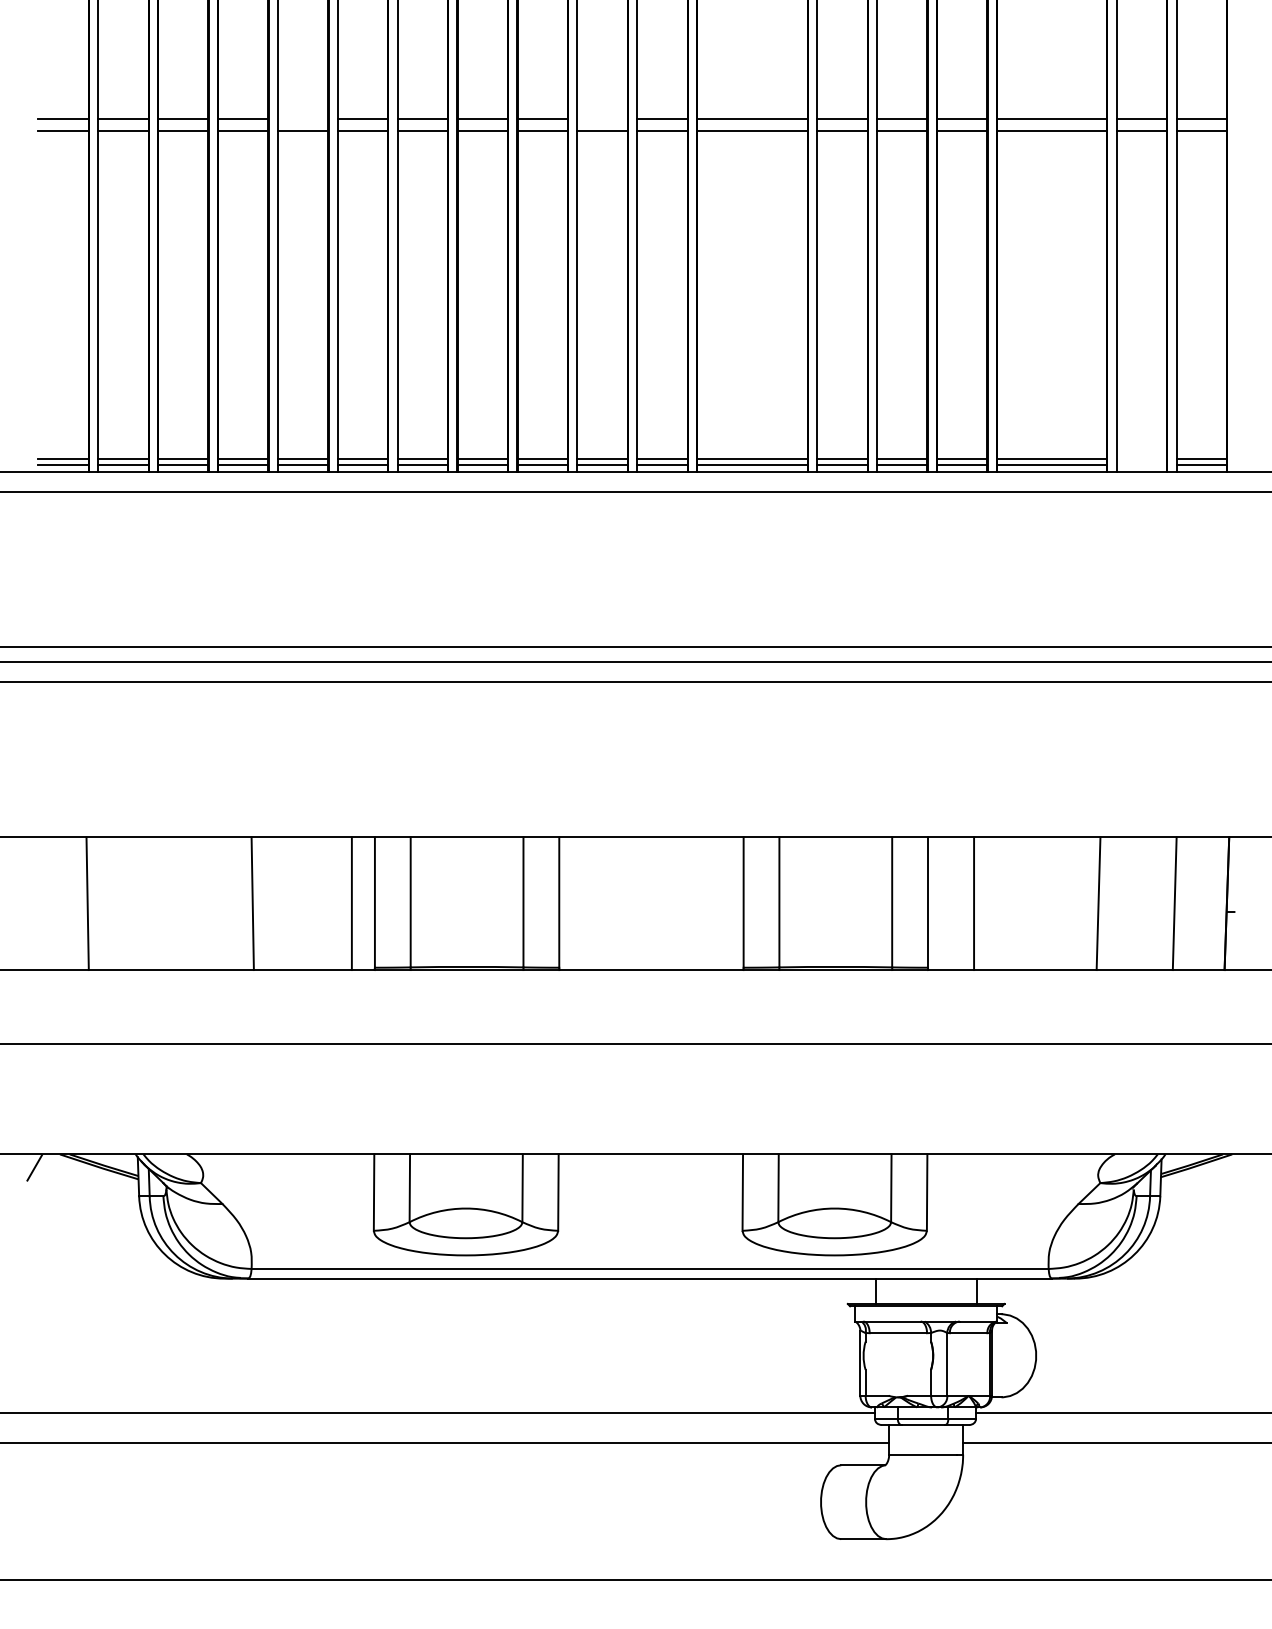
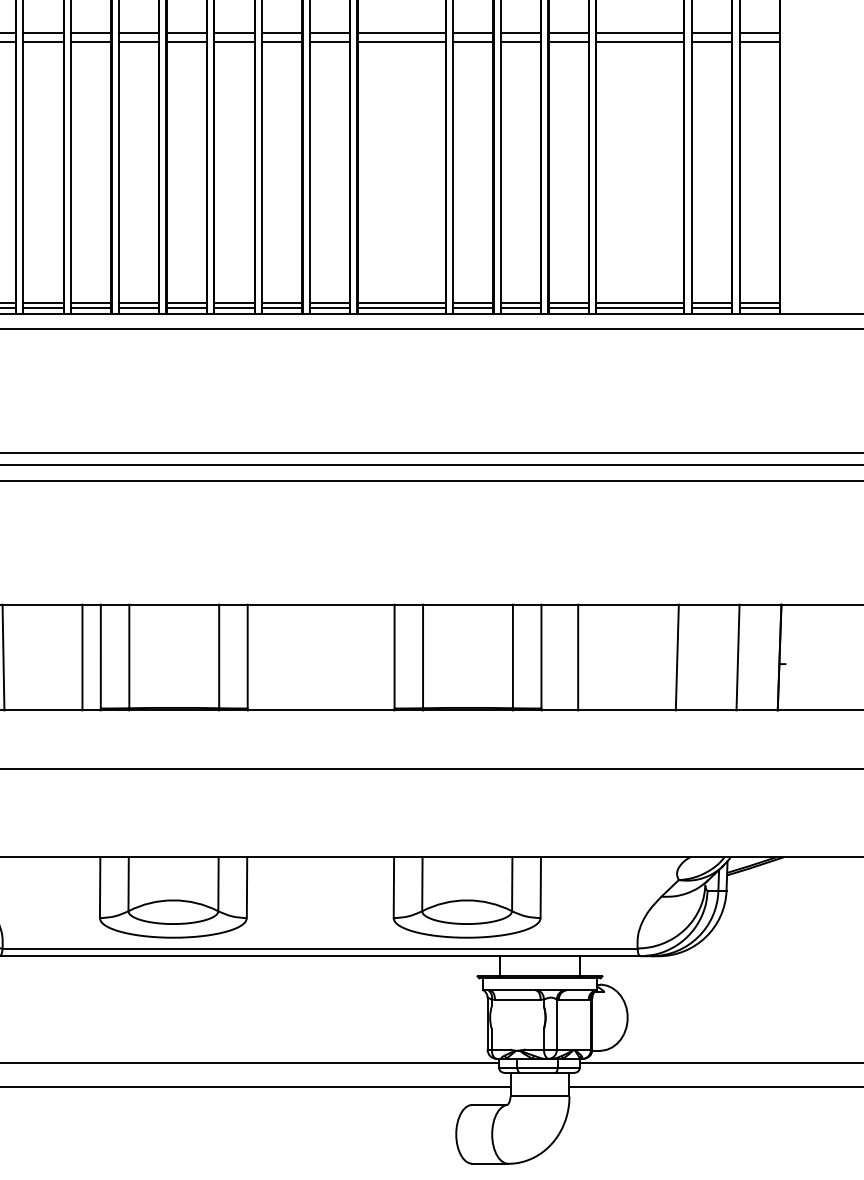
line: (302, 119) -> (43, 32), added
line: (602, 119) -> (282, 32), added
line: (1141, 458) -> (711, 302), added
line: (1141, 464) -> (711, 307), added

